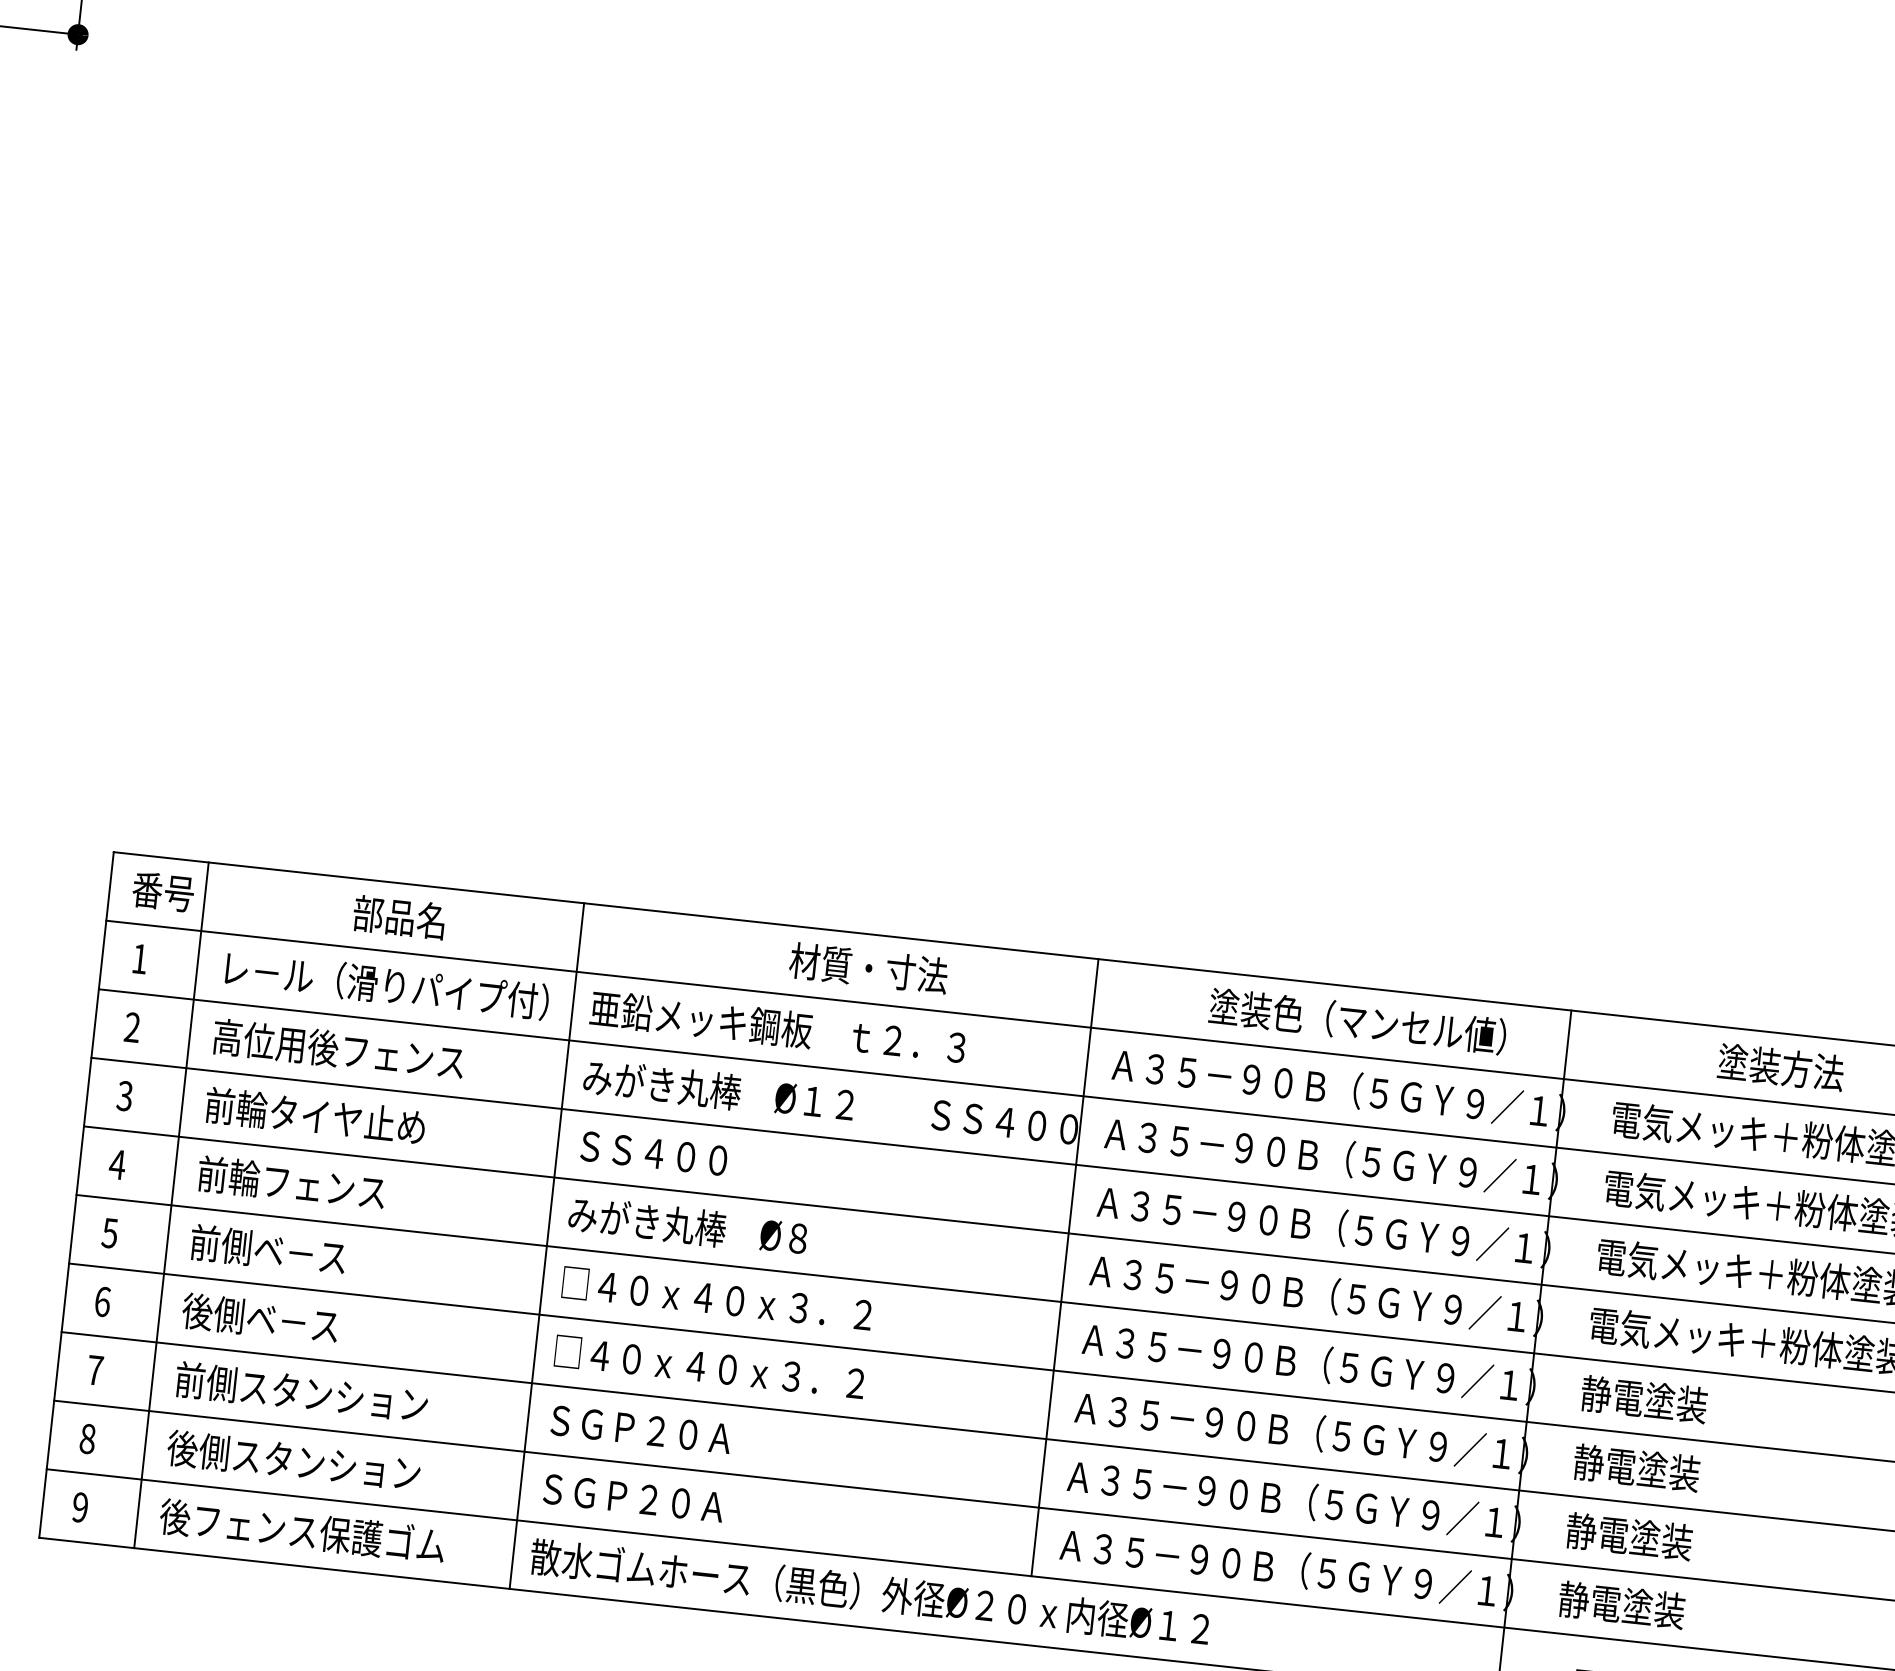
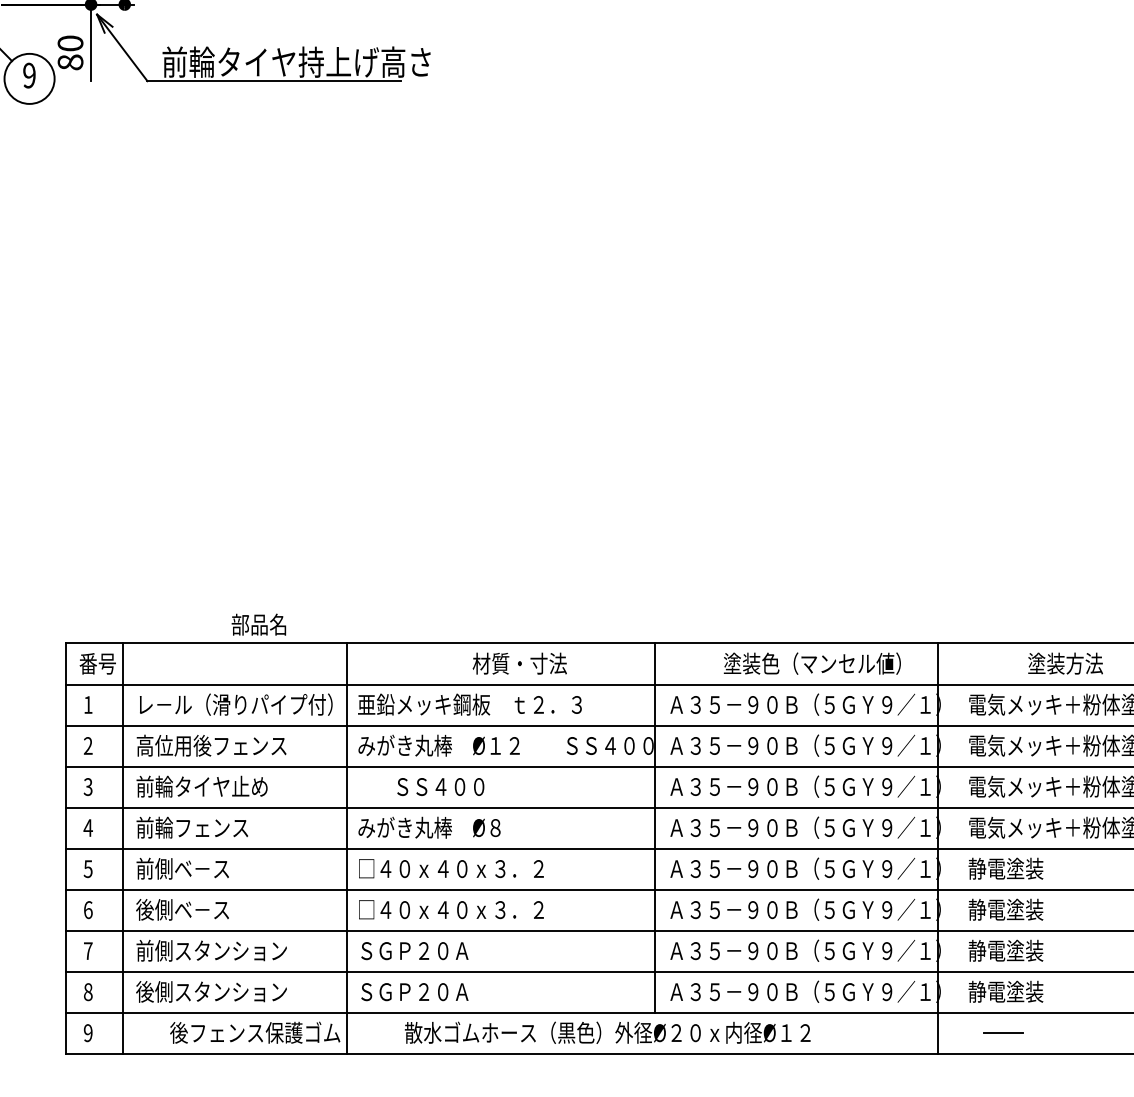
text: (398, 916) -> (258, 624), moved
text: (653, 1152) -> (440, 786), moved
text: (303, 1530) -> (255, 1032), moved
text: (869, 1592) -> (607, 1032), moved

